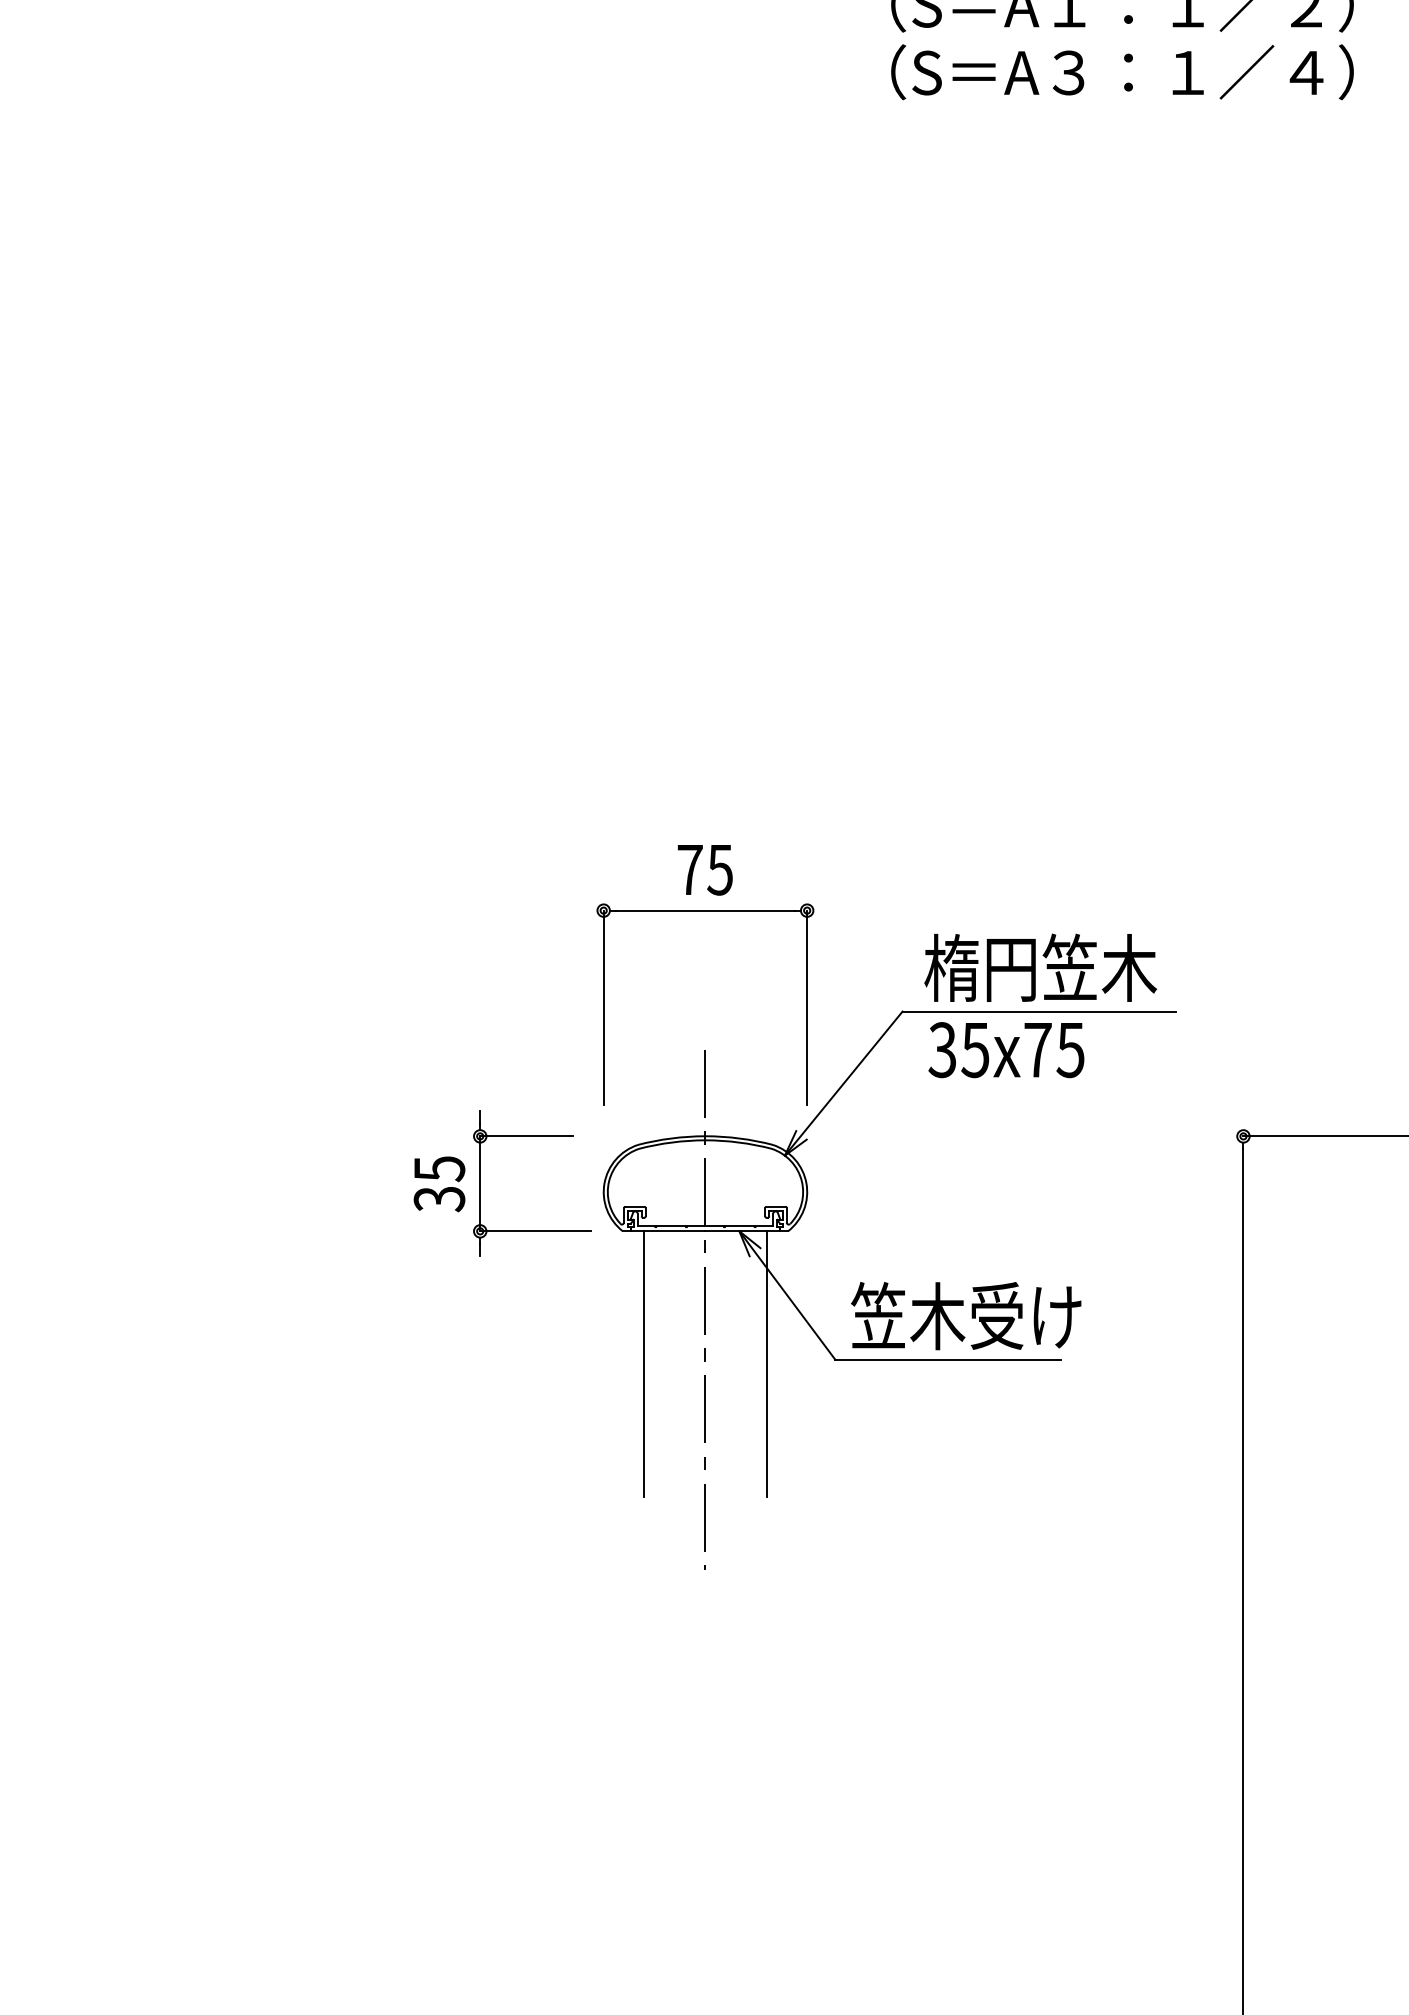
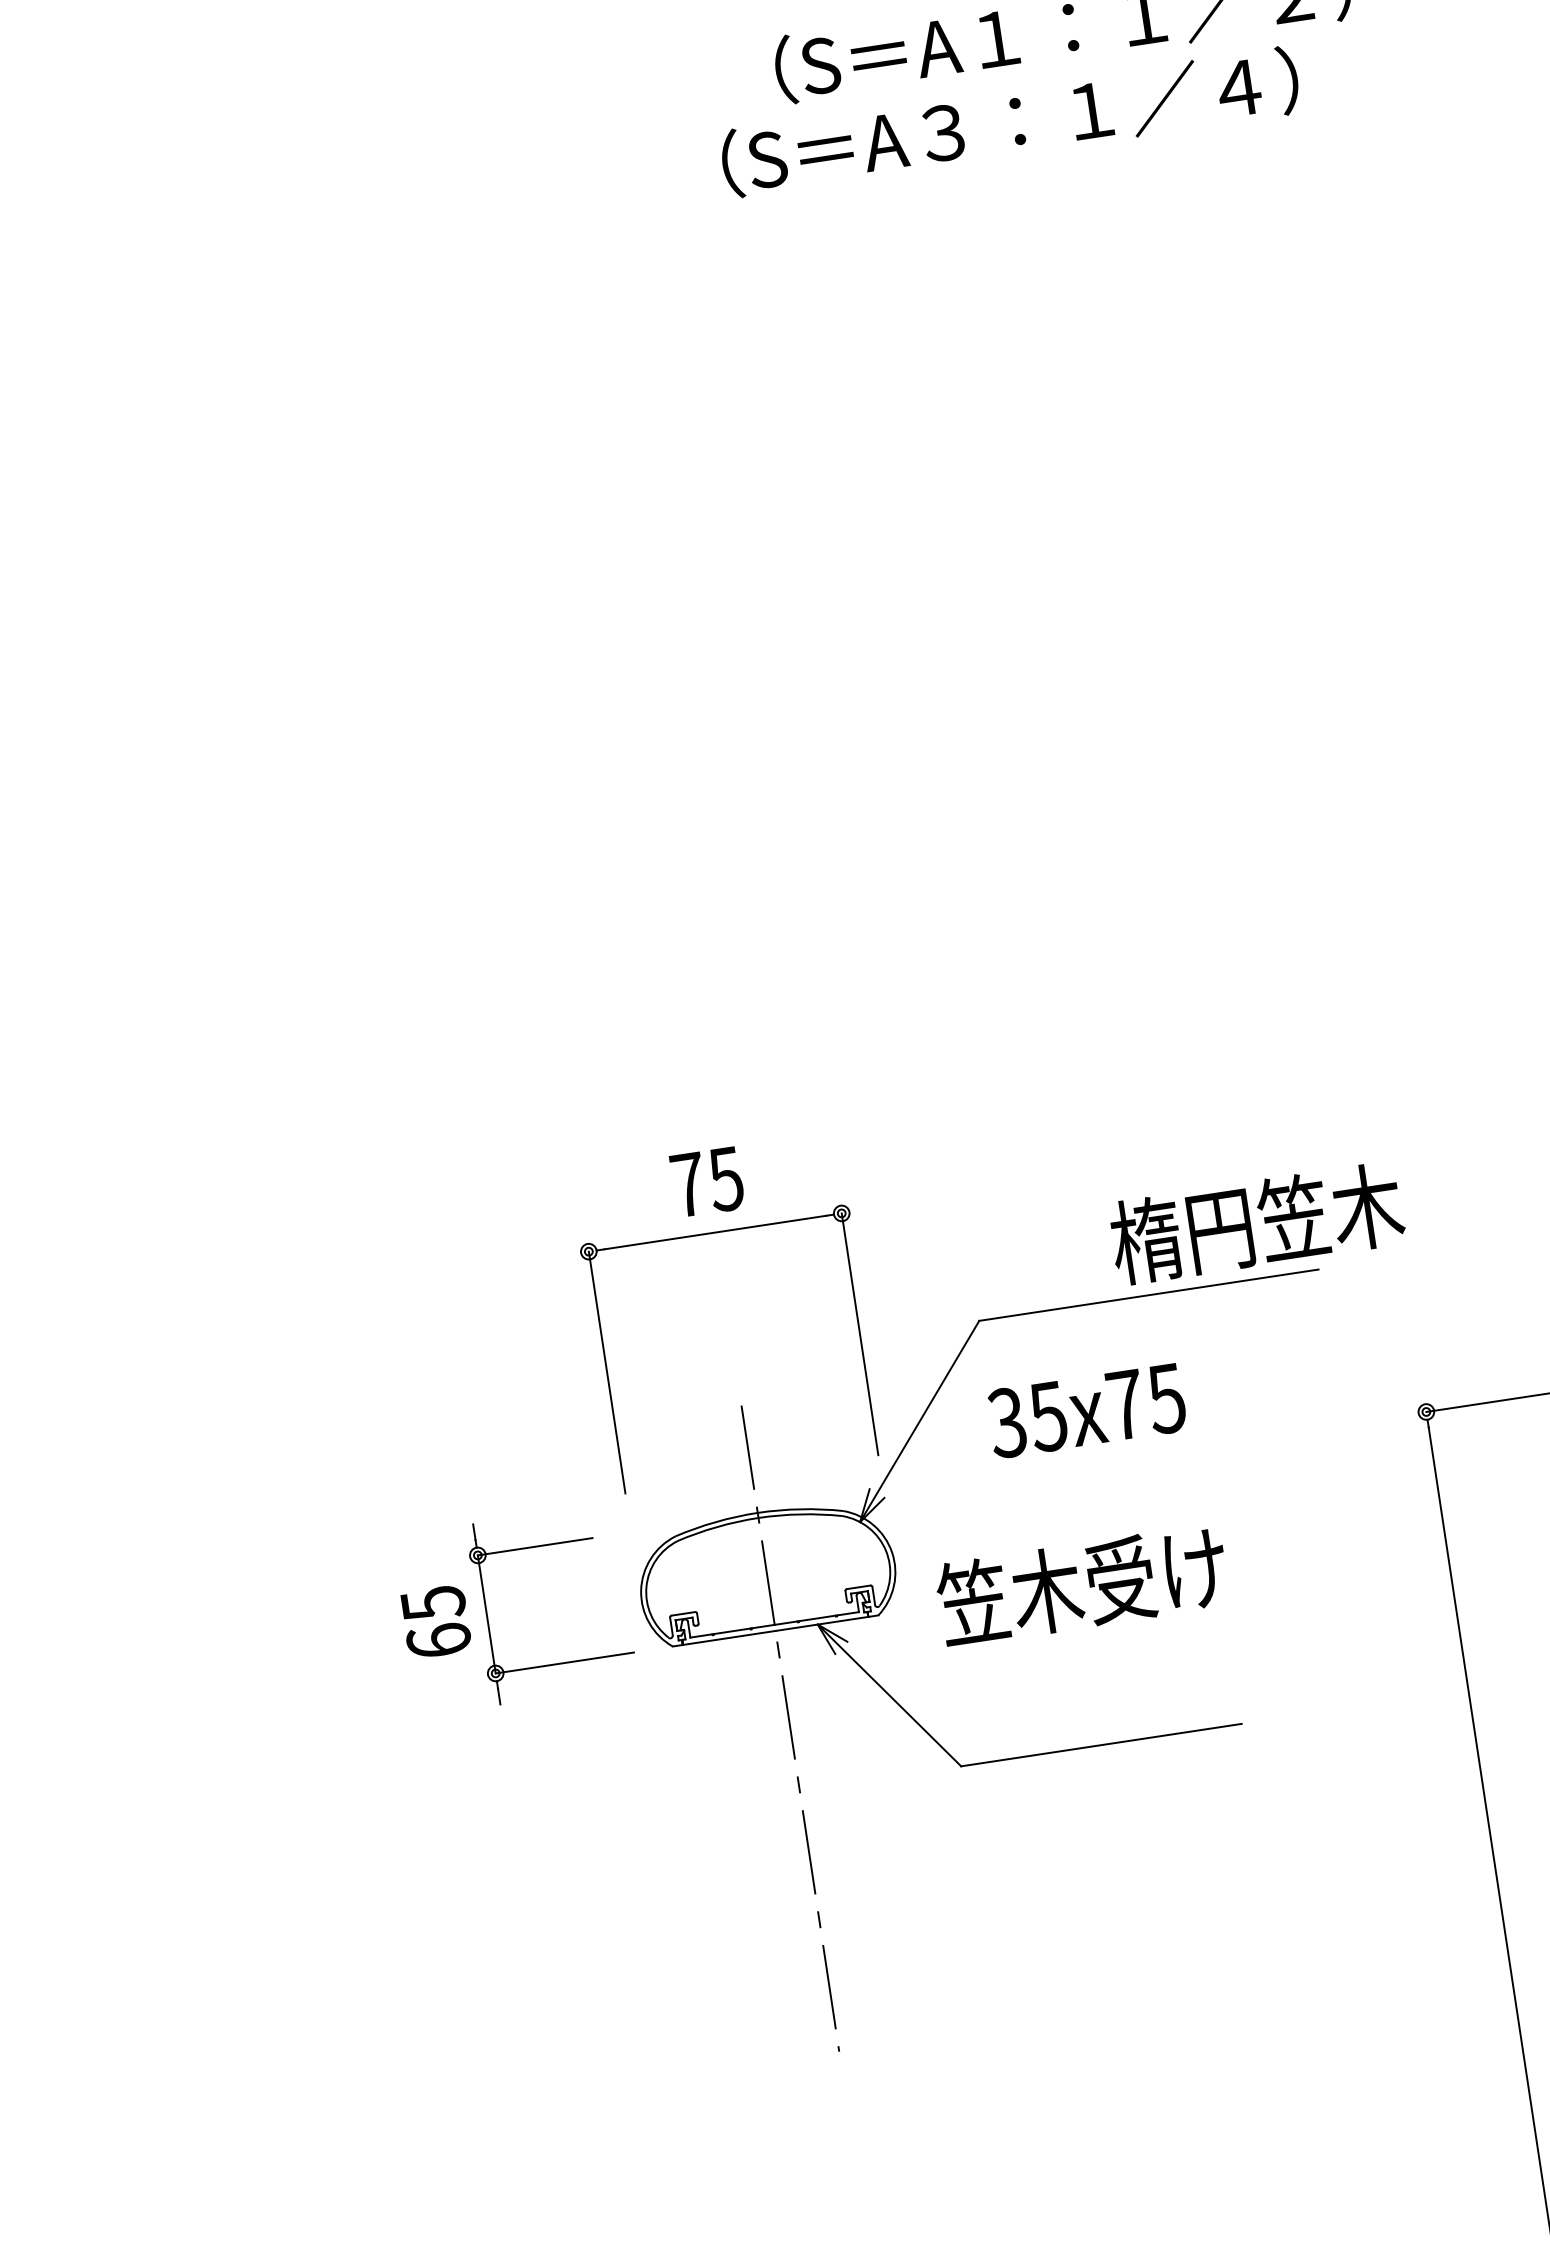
text: (1122, 72) -> (1010, 122), moved
text: (1040, 967) -> (1256, 1222), moved
text: (1006, 1050) -> (1086, 1411), moved
text: (439, 1199) -> (439, 1641), 35 -> 65
text: (966, 1316) -> (1082, 1586), moved
line: (644, 1363) -> (724, 1806), removed
line: (766, 1363) -> (876, 1783), removed

